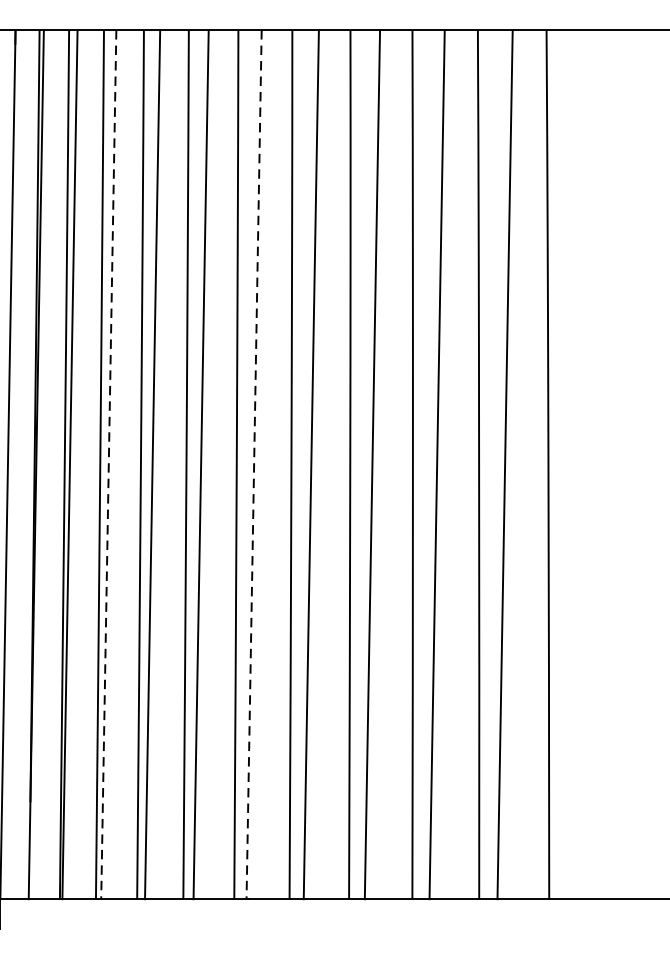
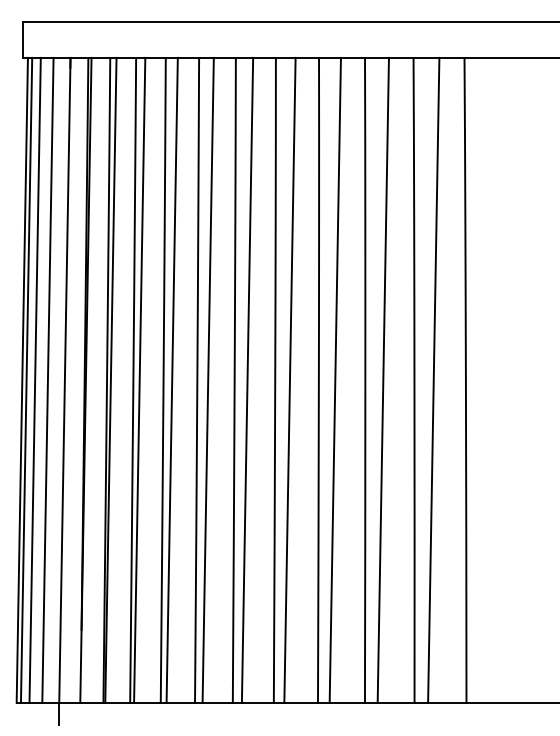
line: (108, 464) -> (139, 380), dashed -> solid
line: (254, 464) -> (247, 380), dashed -> solid

